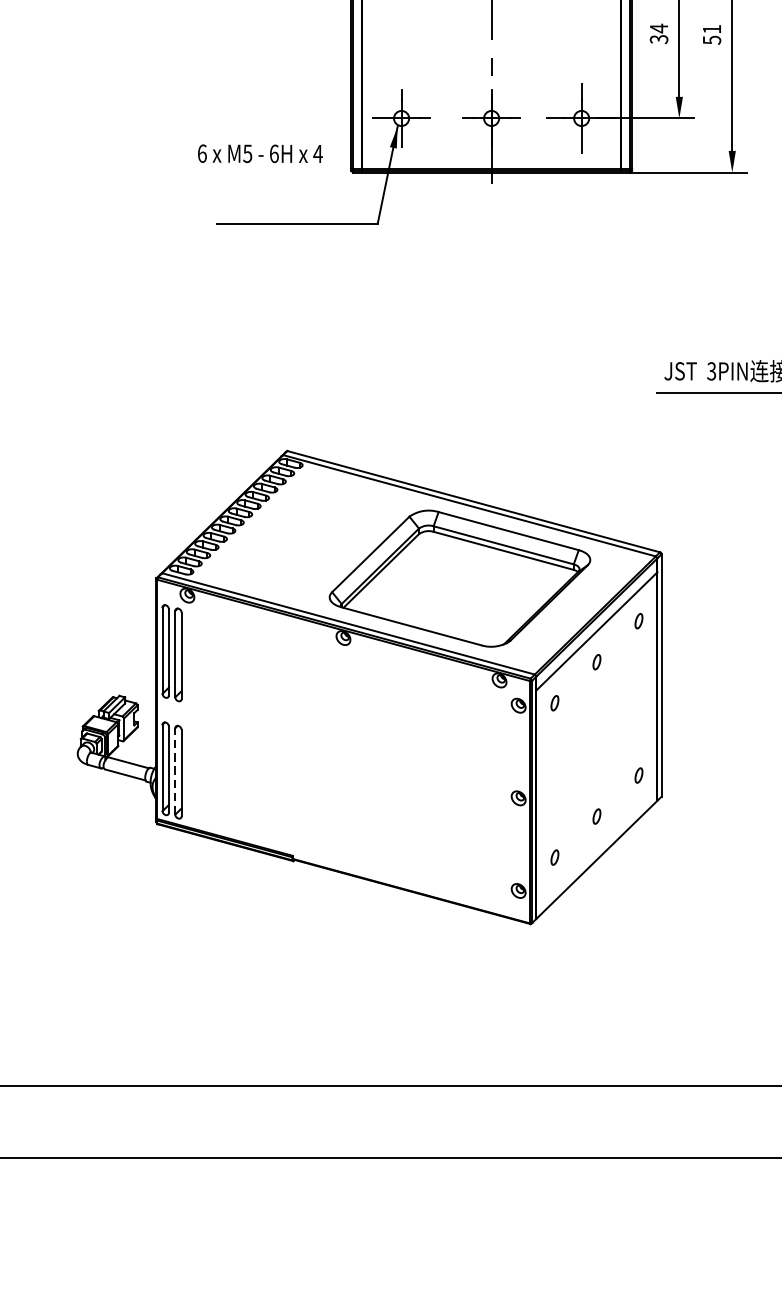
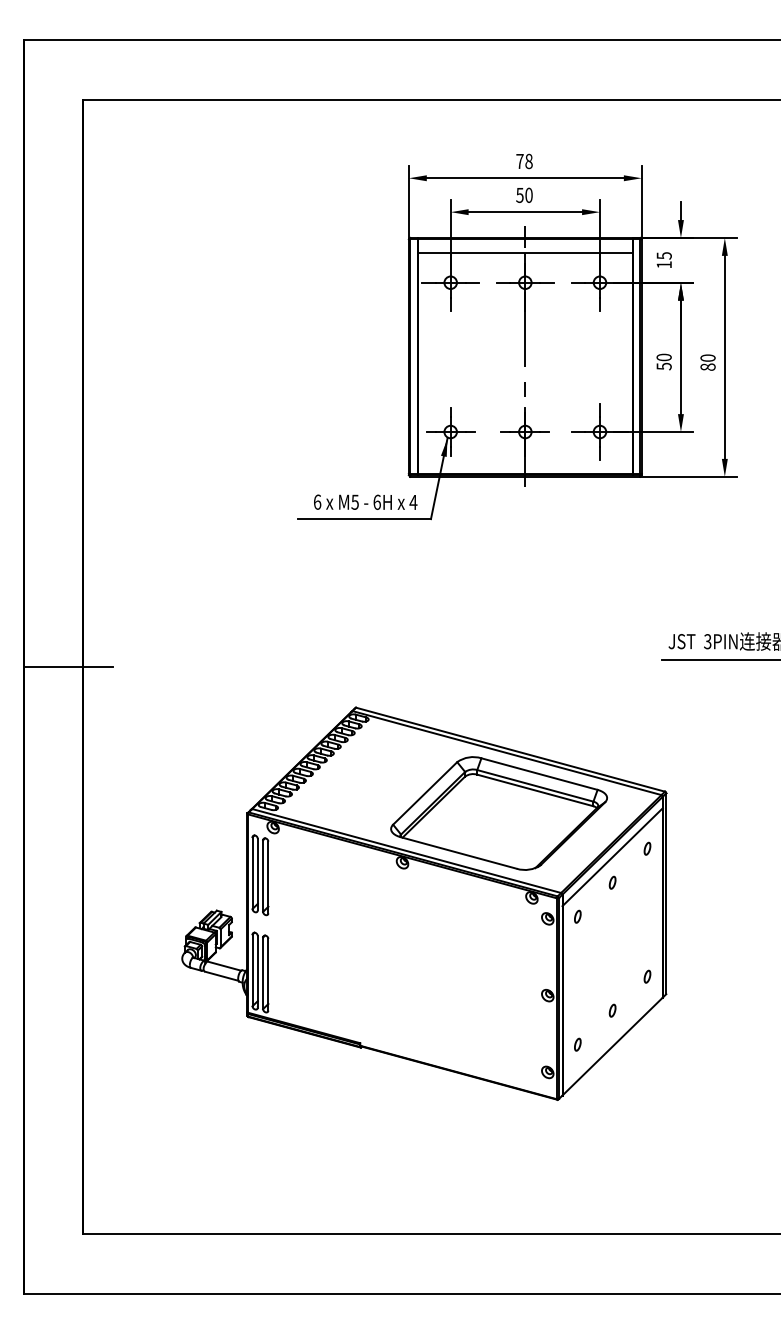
text: (658, 33) -> (663, 361), 34 -> 50
text: (711, 34) -> (707, 362), 51 -> 80
text: (260, 152) -> (365, 501), moved
line: (175, 771) -> (263, 973), dashed -> solid

